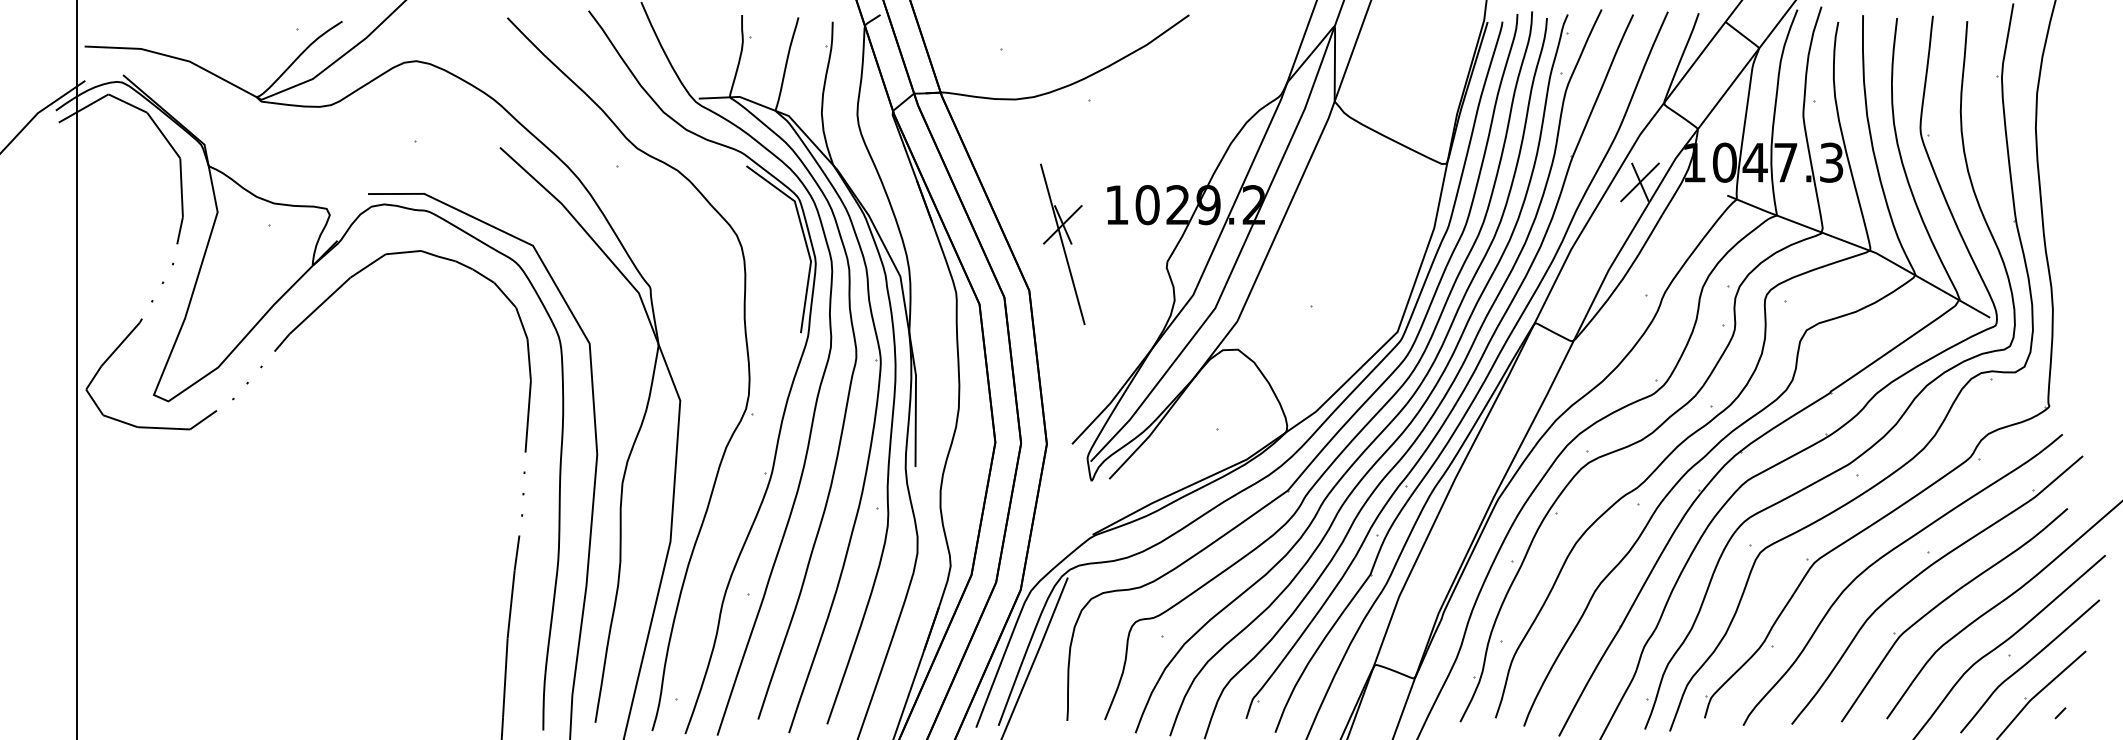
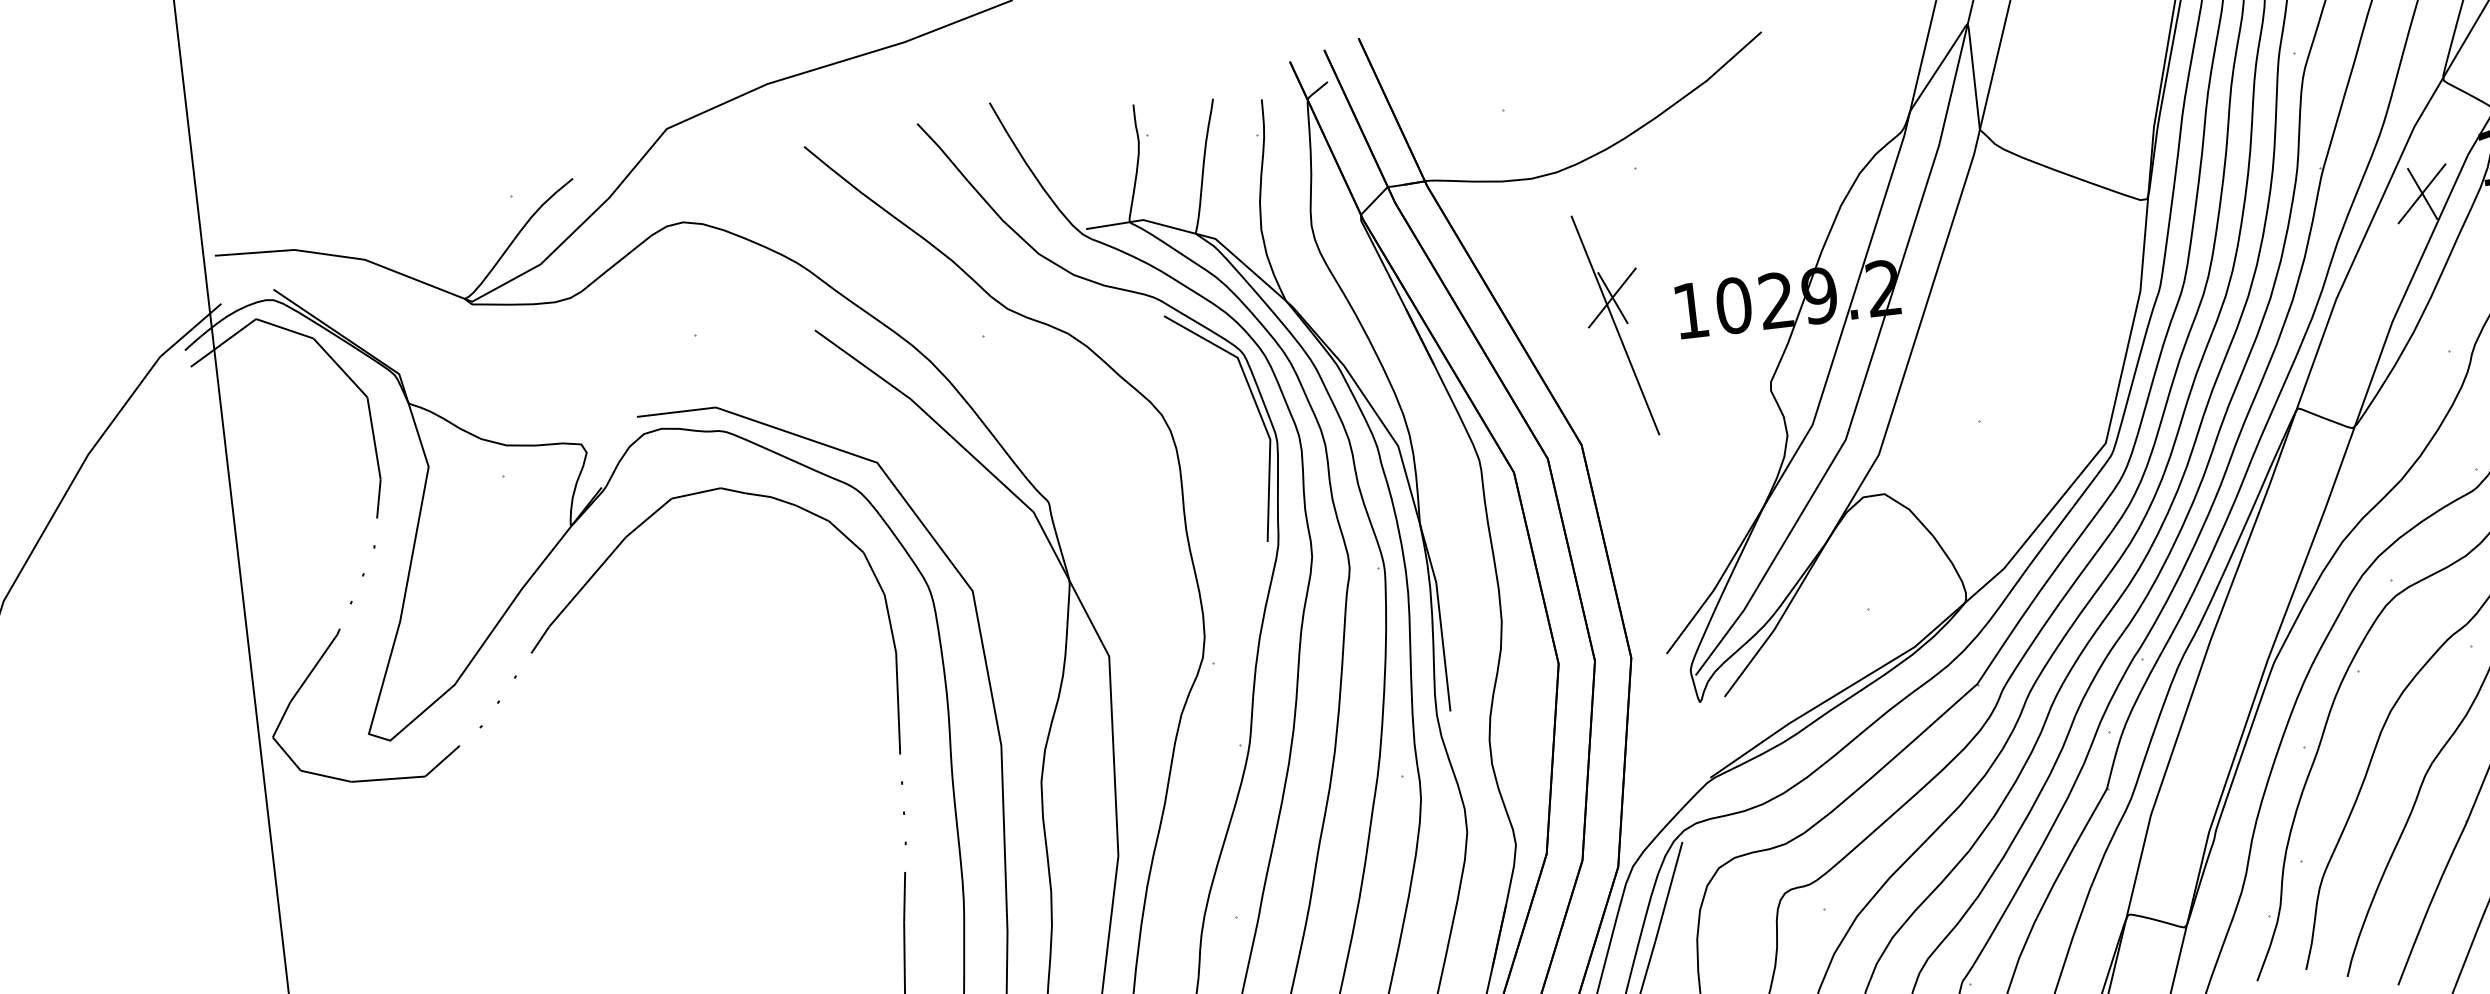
part: (1062, 243) -> (1614, 324), moved

